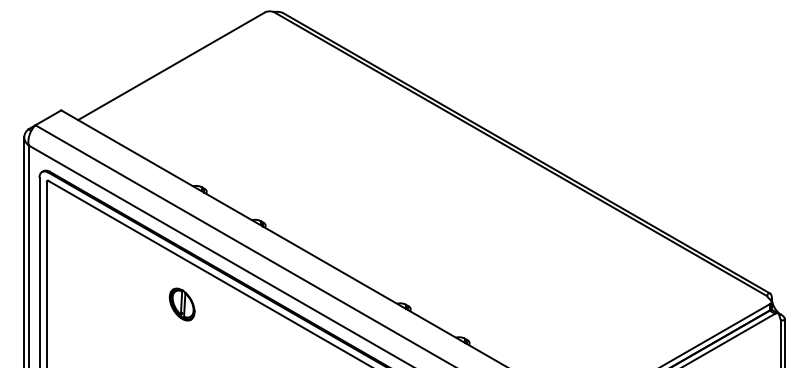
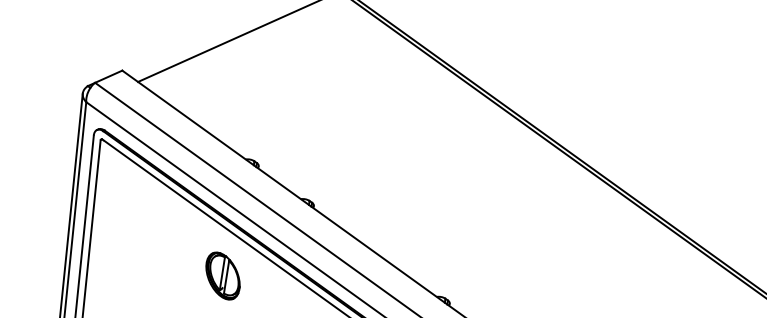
part: (181, 304) -> (222, 275), size x1.43

